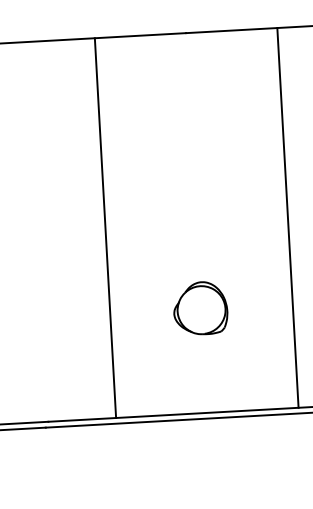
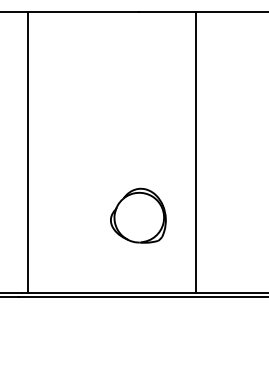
line: (287, 217) -> (195, 152), moved
line: (105, 228) -> (27, 152), moved
part: (200, 308) -> (138, 215), size x1.4

